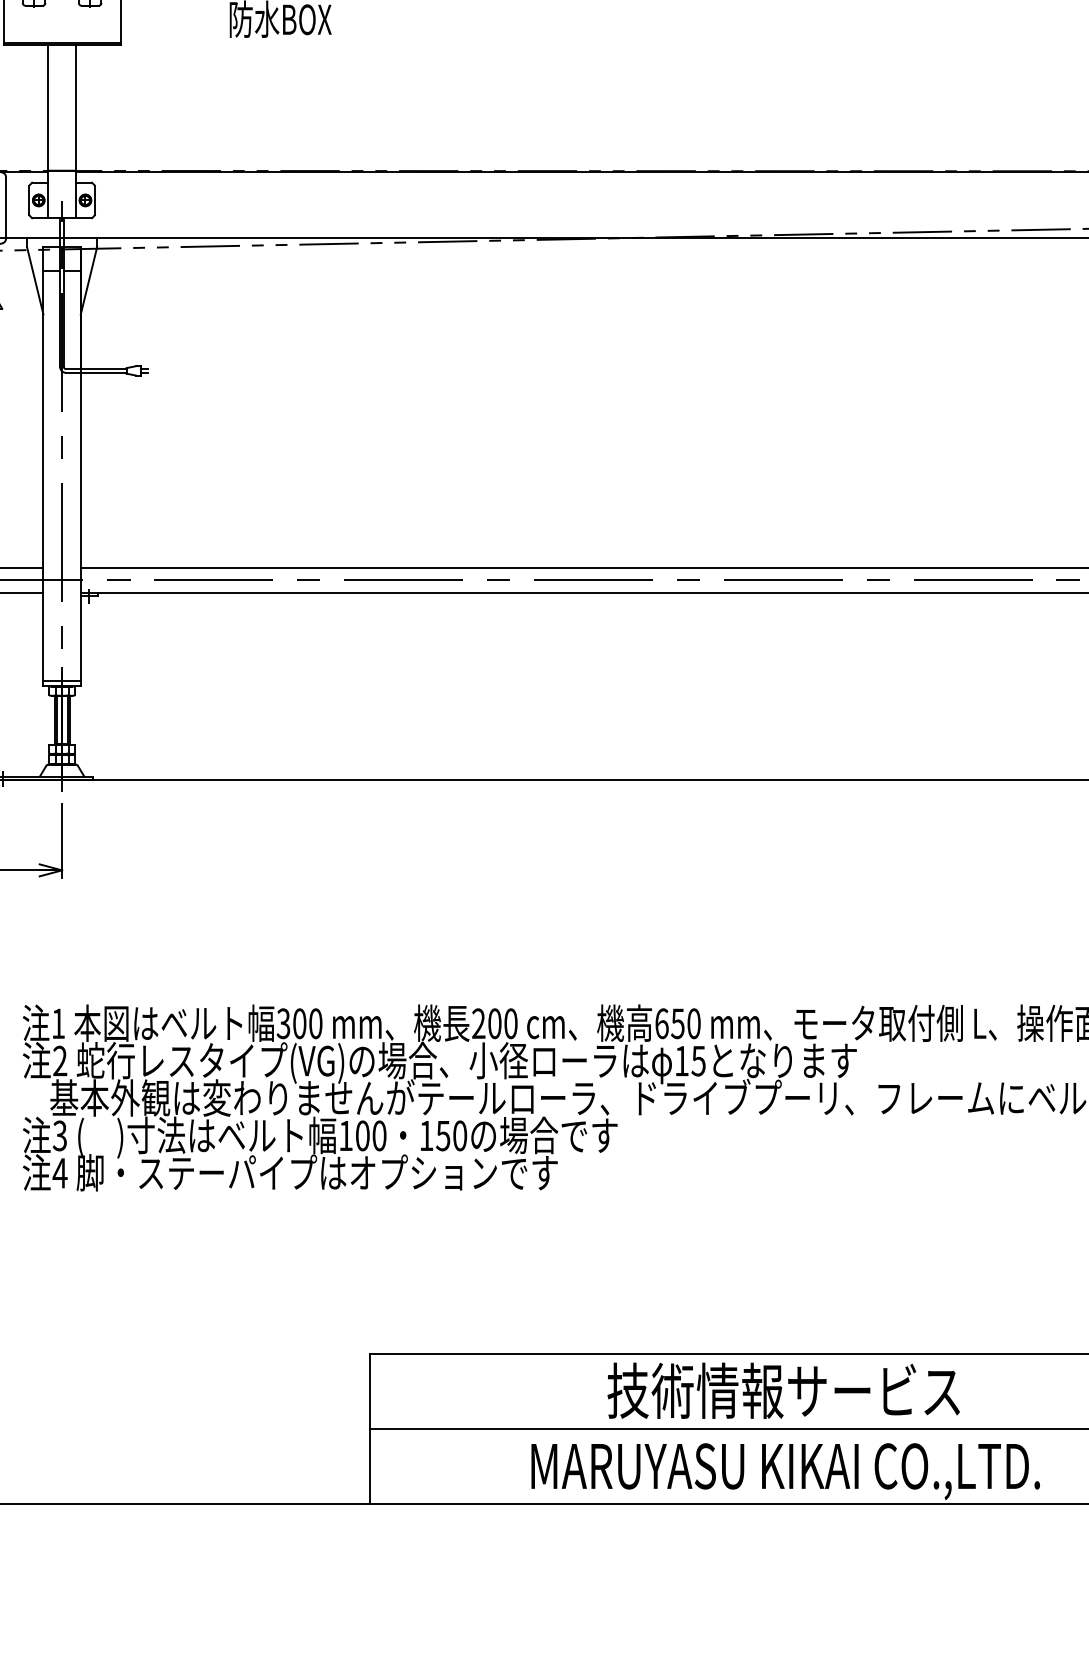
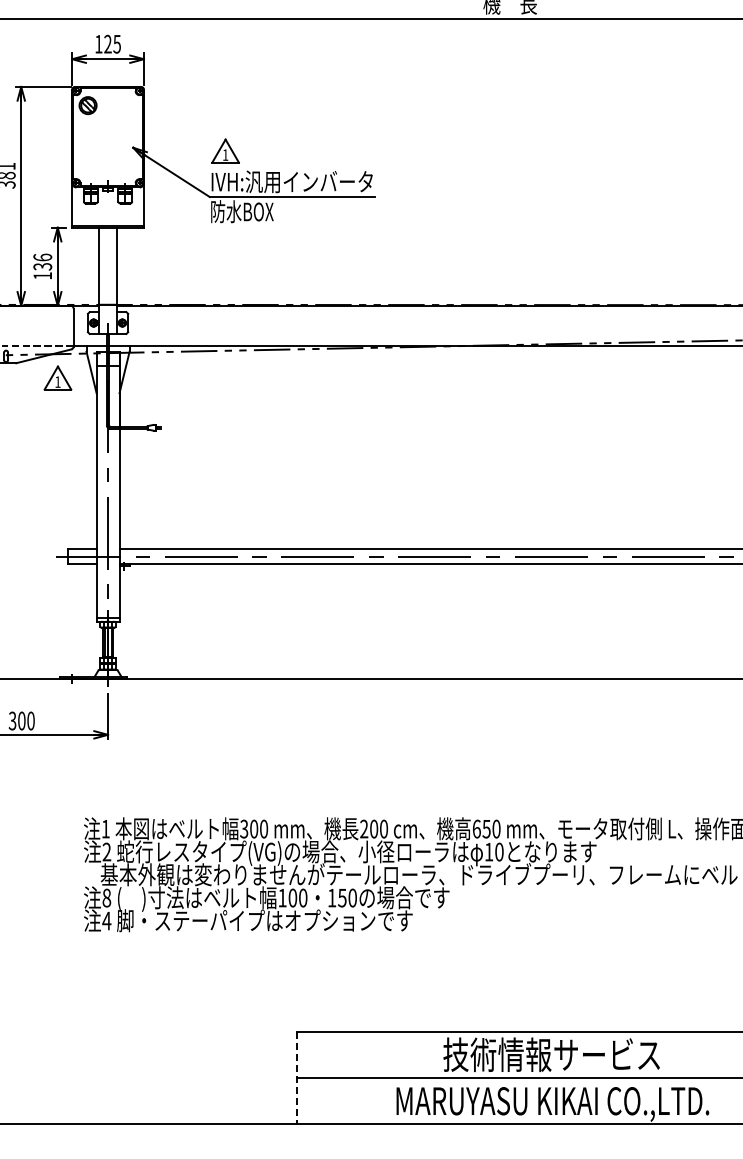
text: (698, 1060) -> (499, 851), 15 -> 10
text: (59, 1134) -> (106, 897), 3 -> 8
line: (370, 1429) -> (297, 1078), solid -> dashed

